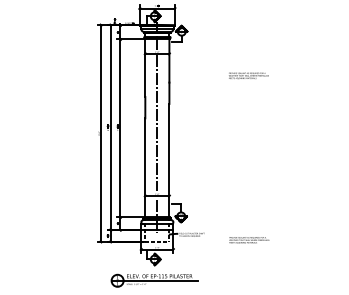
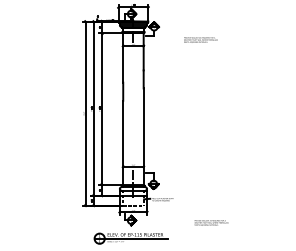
text: (248, 75) -> (200, 39), moved
line: (157, 122) -> (133, 104), removed
text: (249, 240) -> (211, 223), moved

